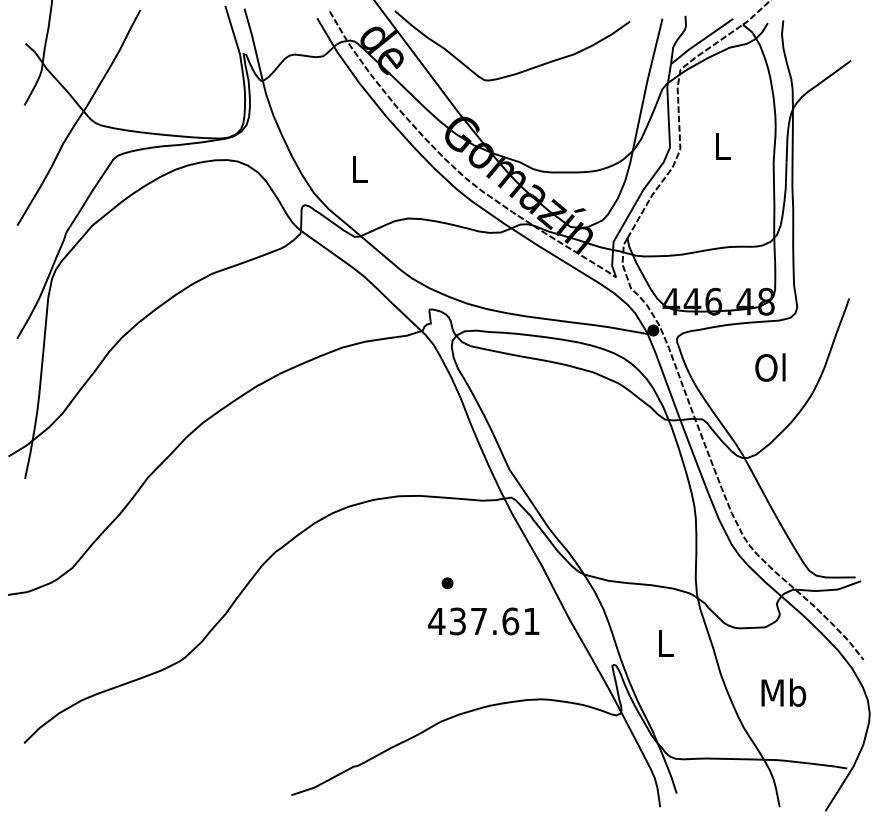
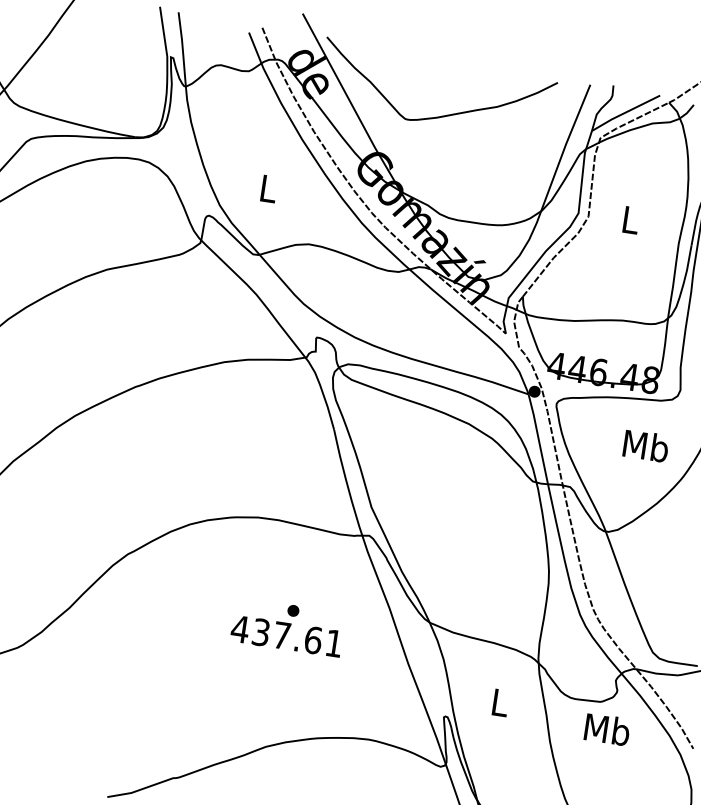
text: (771, 367) -> (645, 445), Ol -> Mb
text: (483, 621) -> (286, 636), moved
text: (783, 692) -> (607, 729), moved

